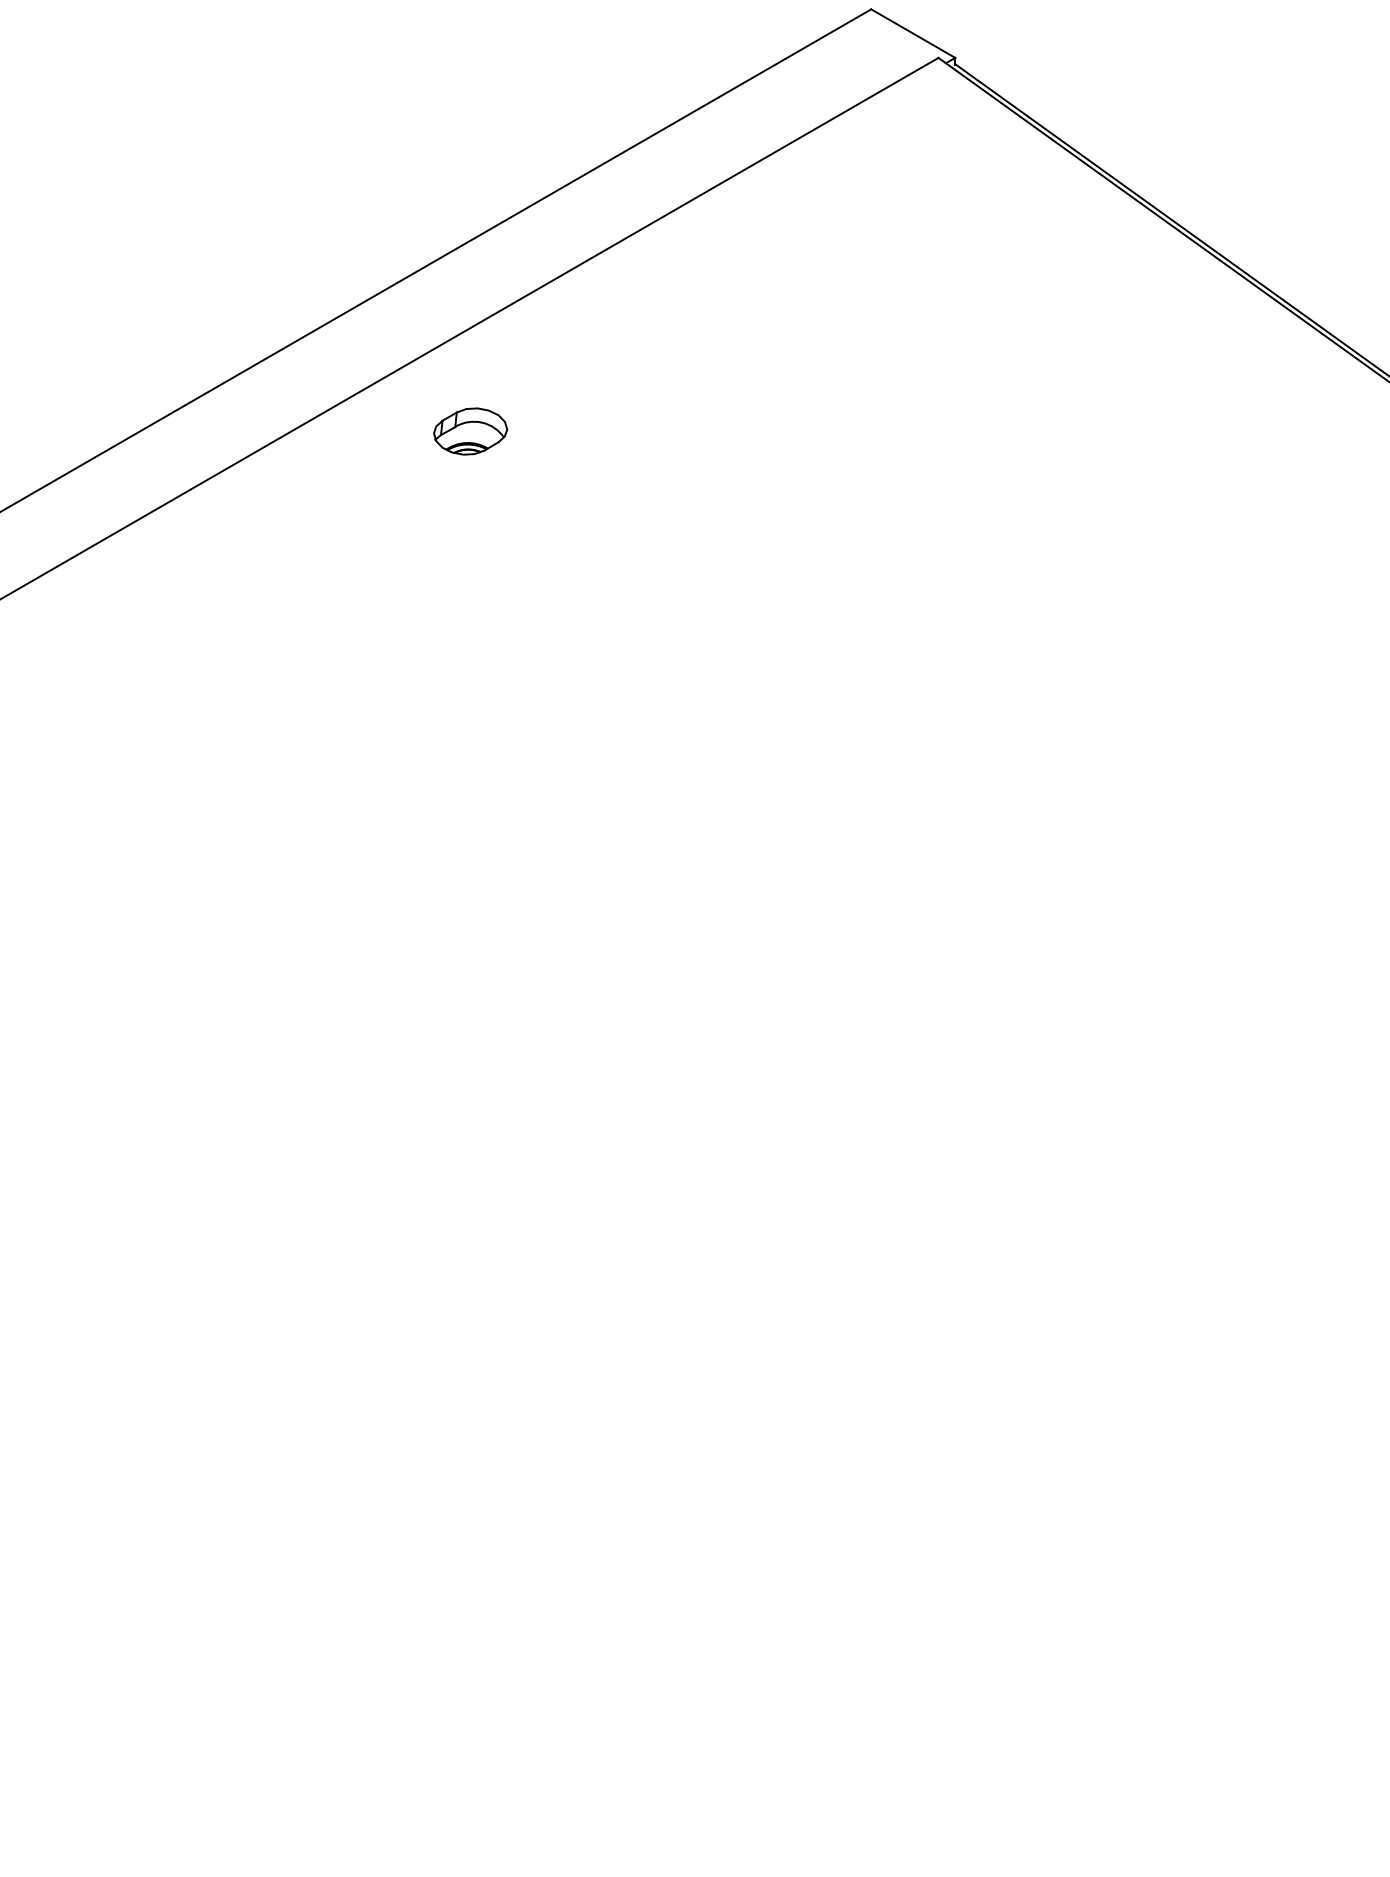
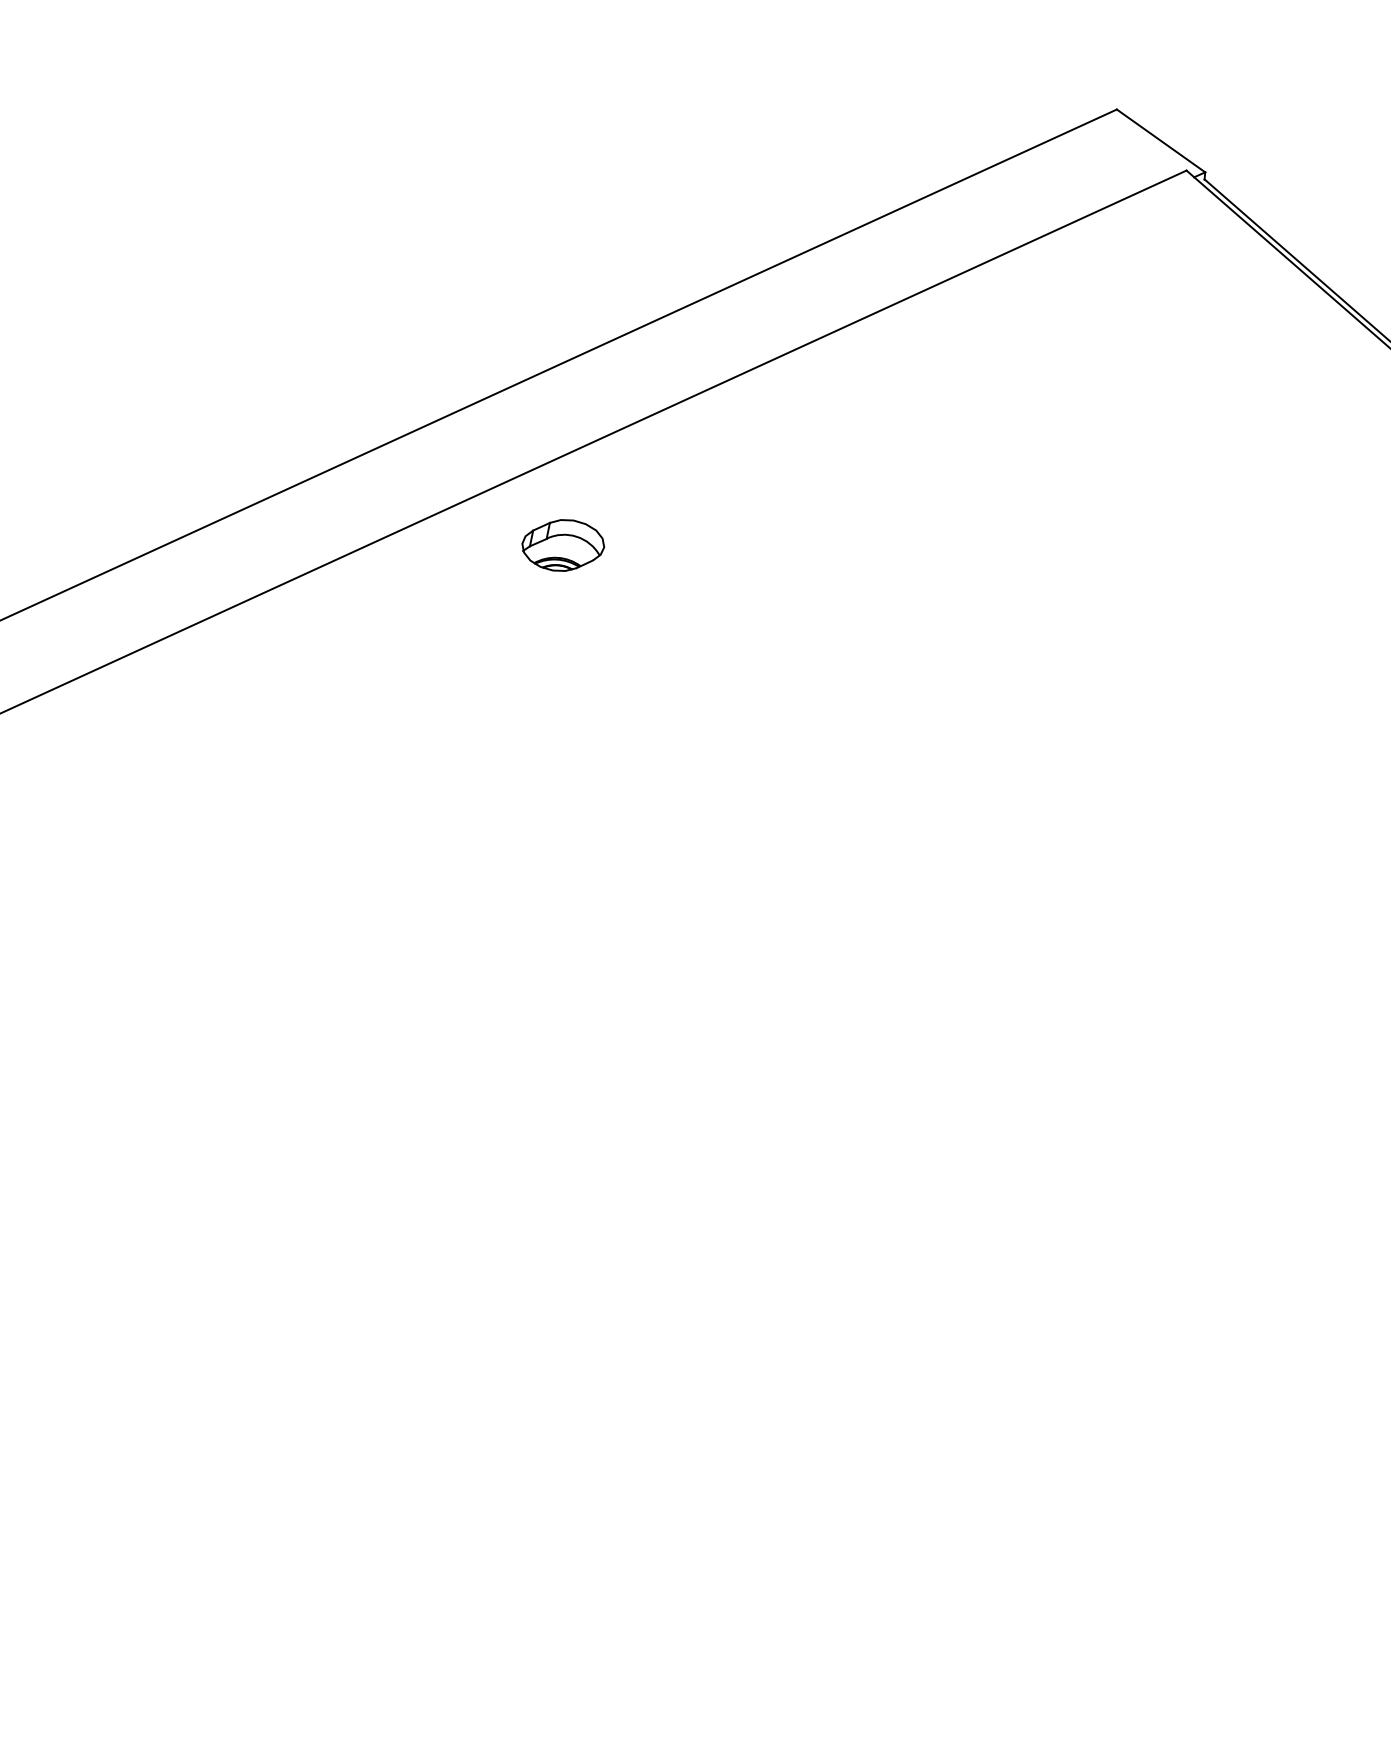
part: (470, 431) -> (563, 545), moved

